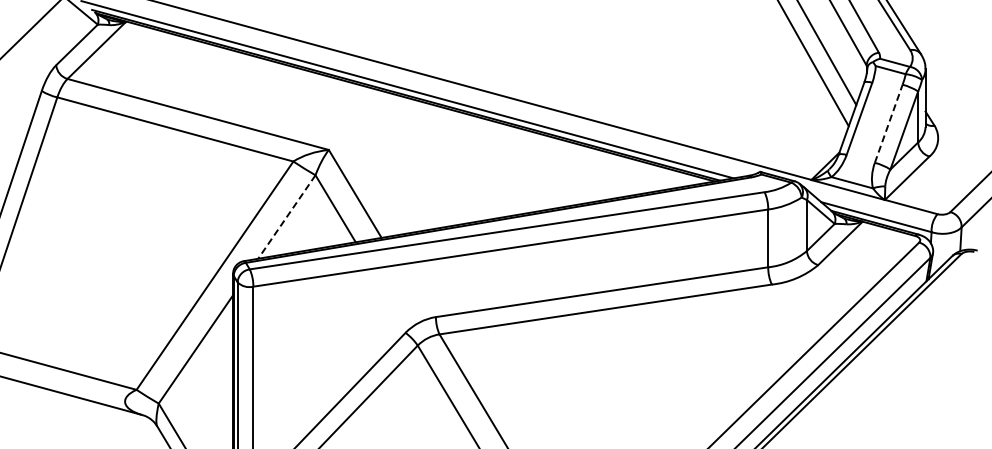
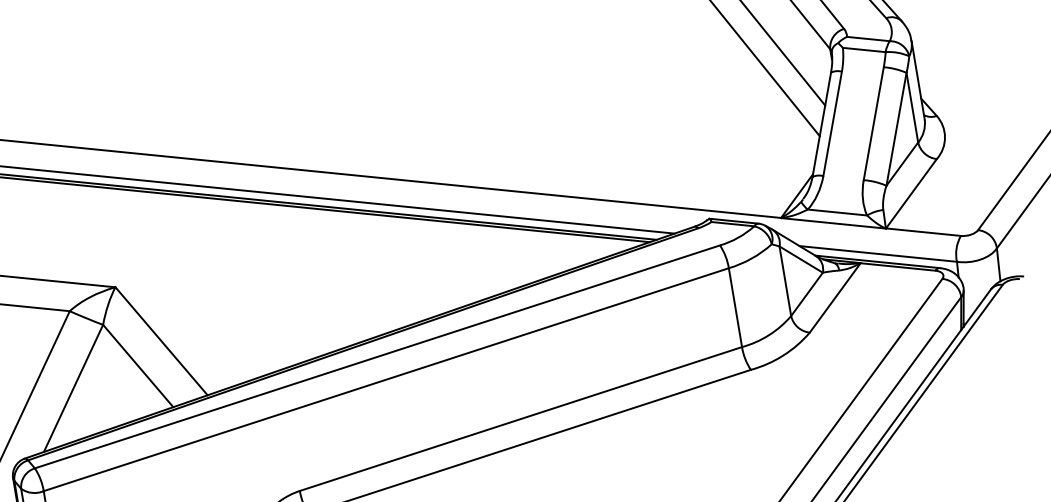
line: (888, 123) -> (873, 123), dashed -> solid
line: (286, 217) -> (73, 389), dashed -> solid

